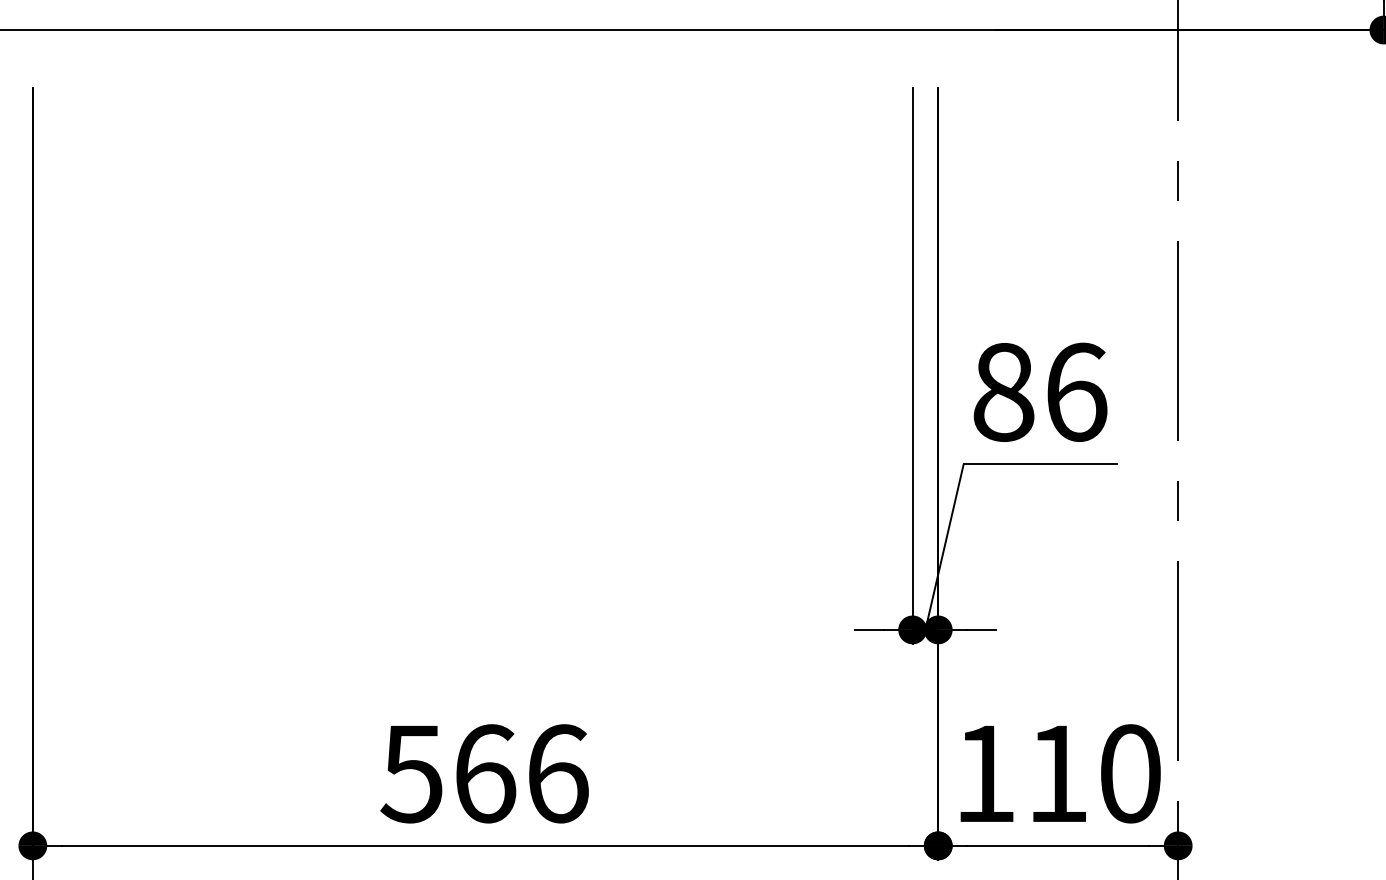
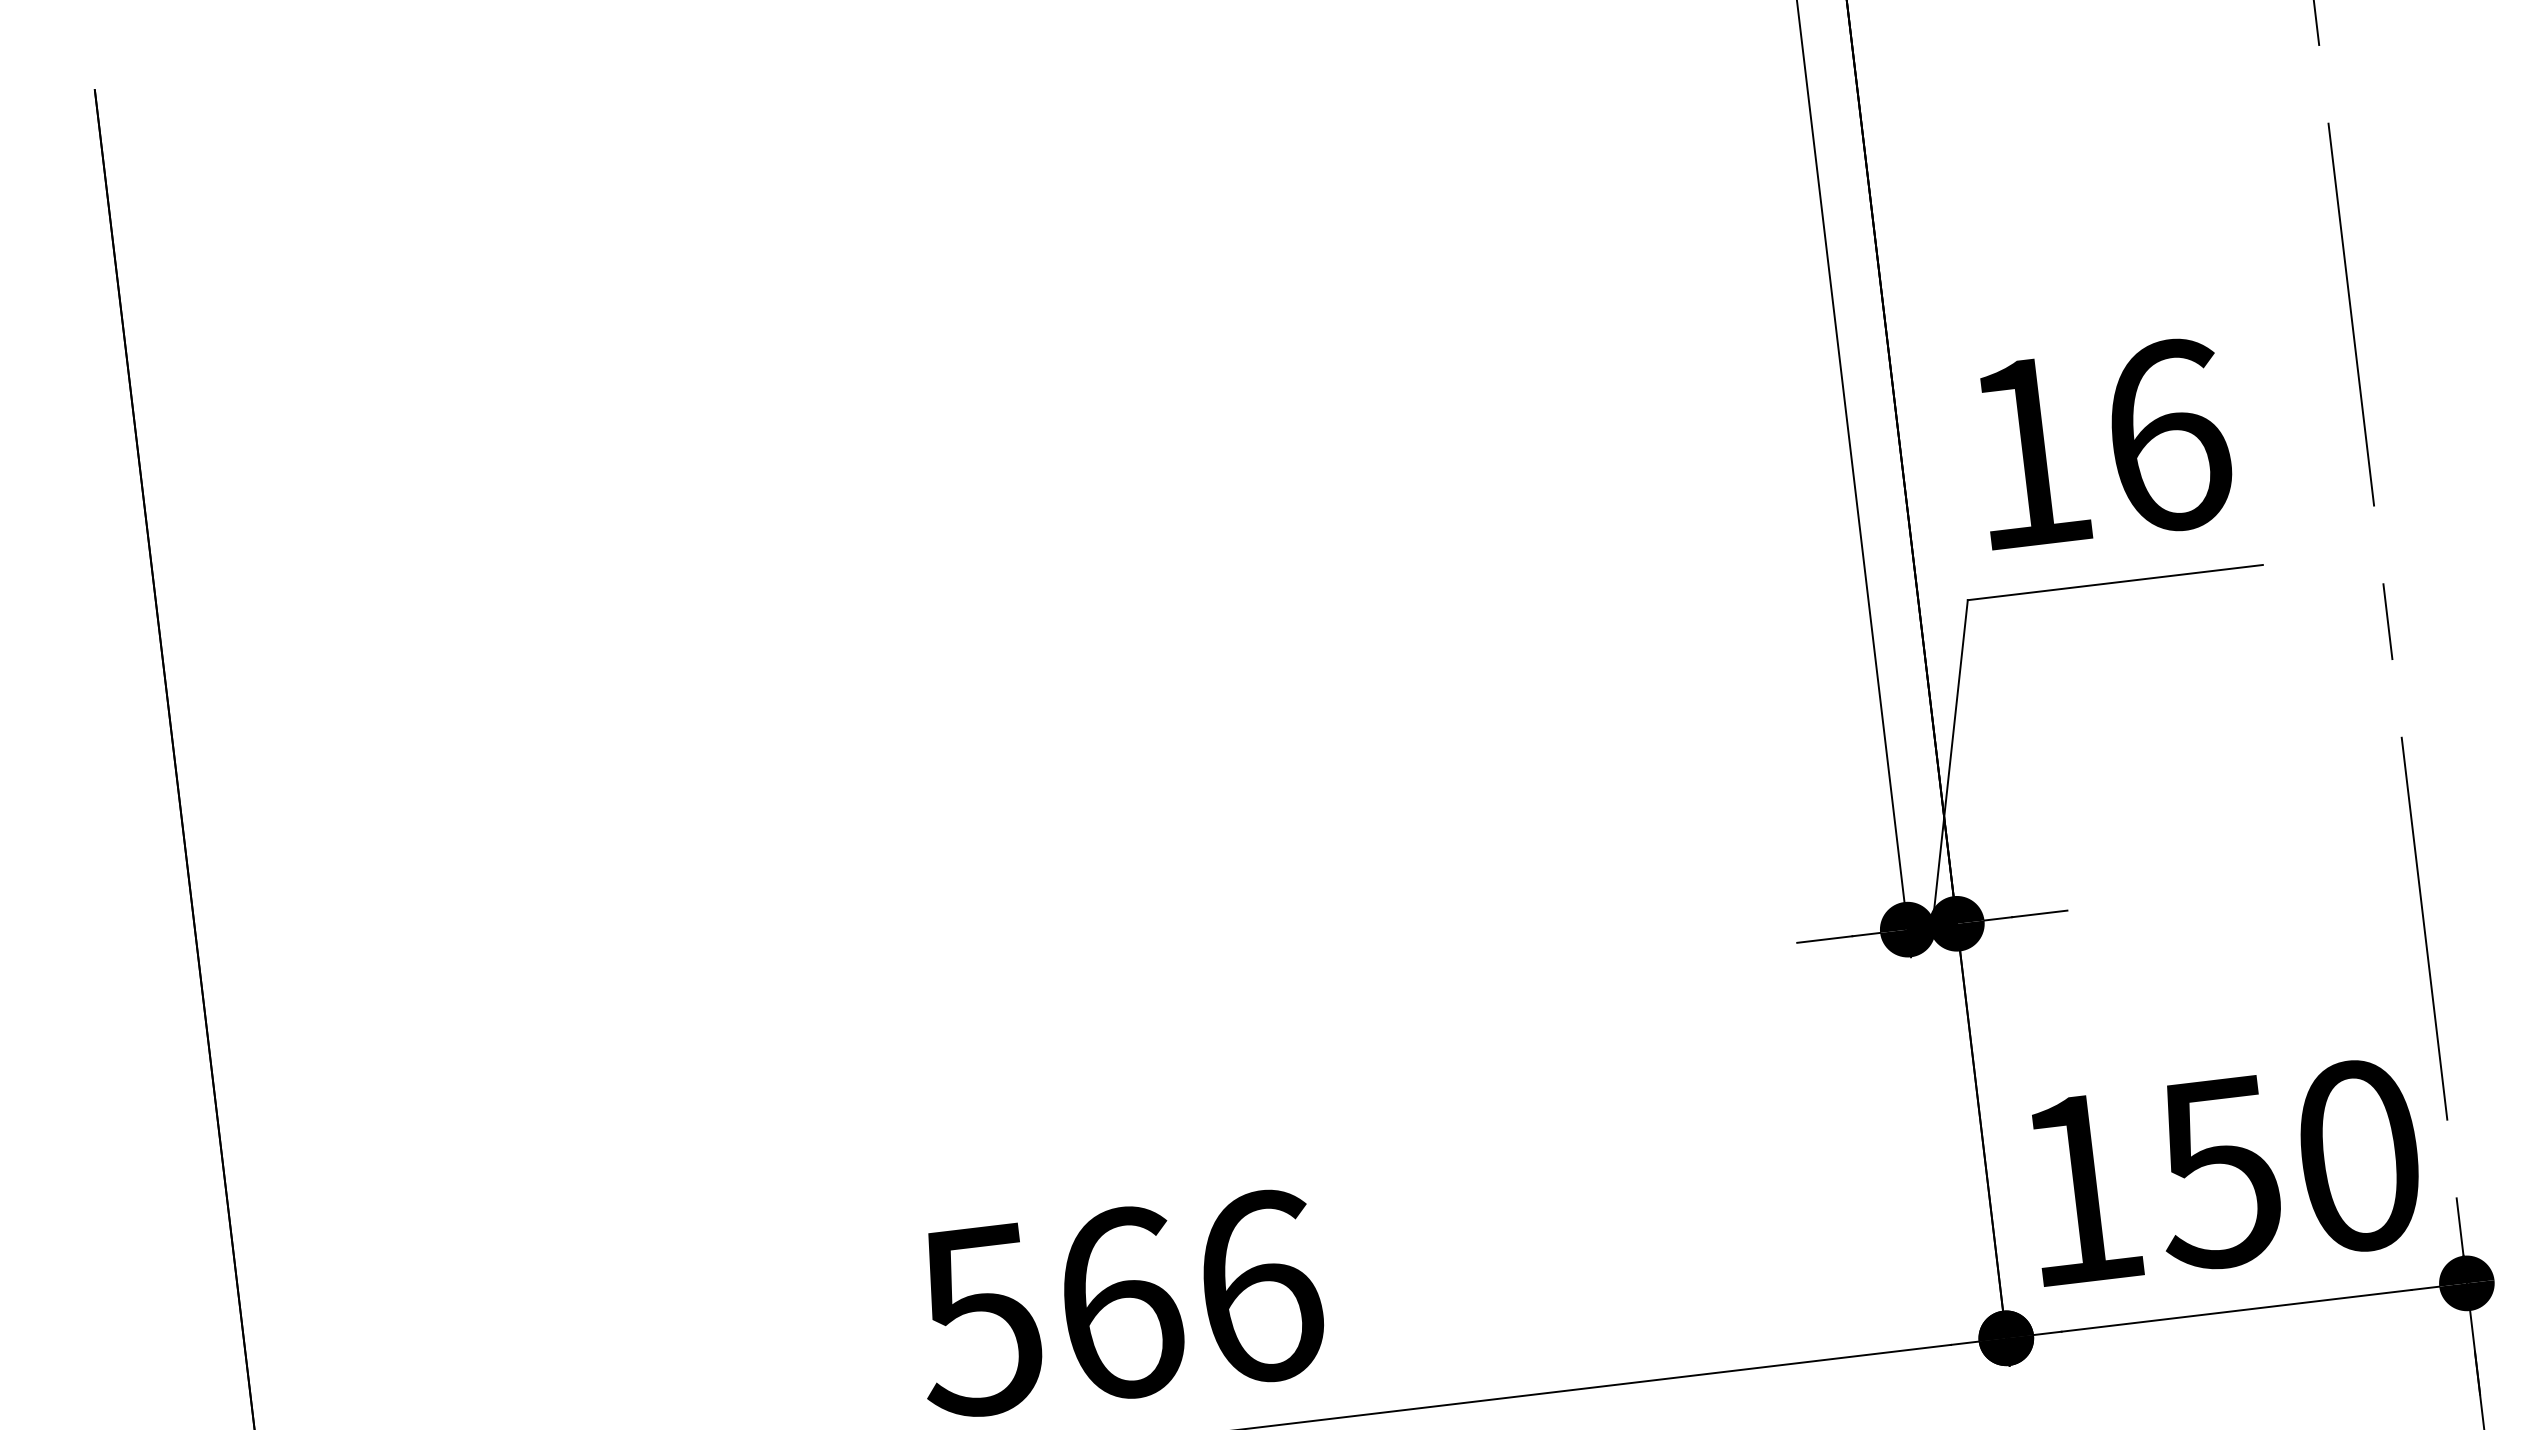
text: (1003, 392) -> (2027, 453), 86 -> 16
text: (1056, 774) -> (2216, 1174), 110 -> 150

